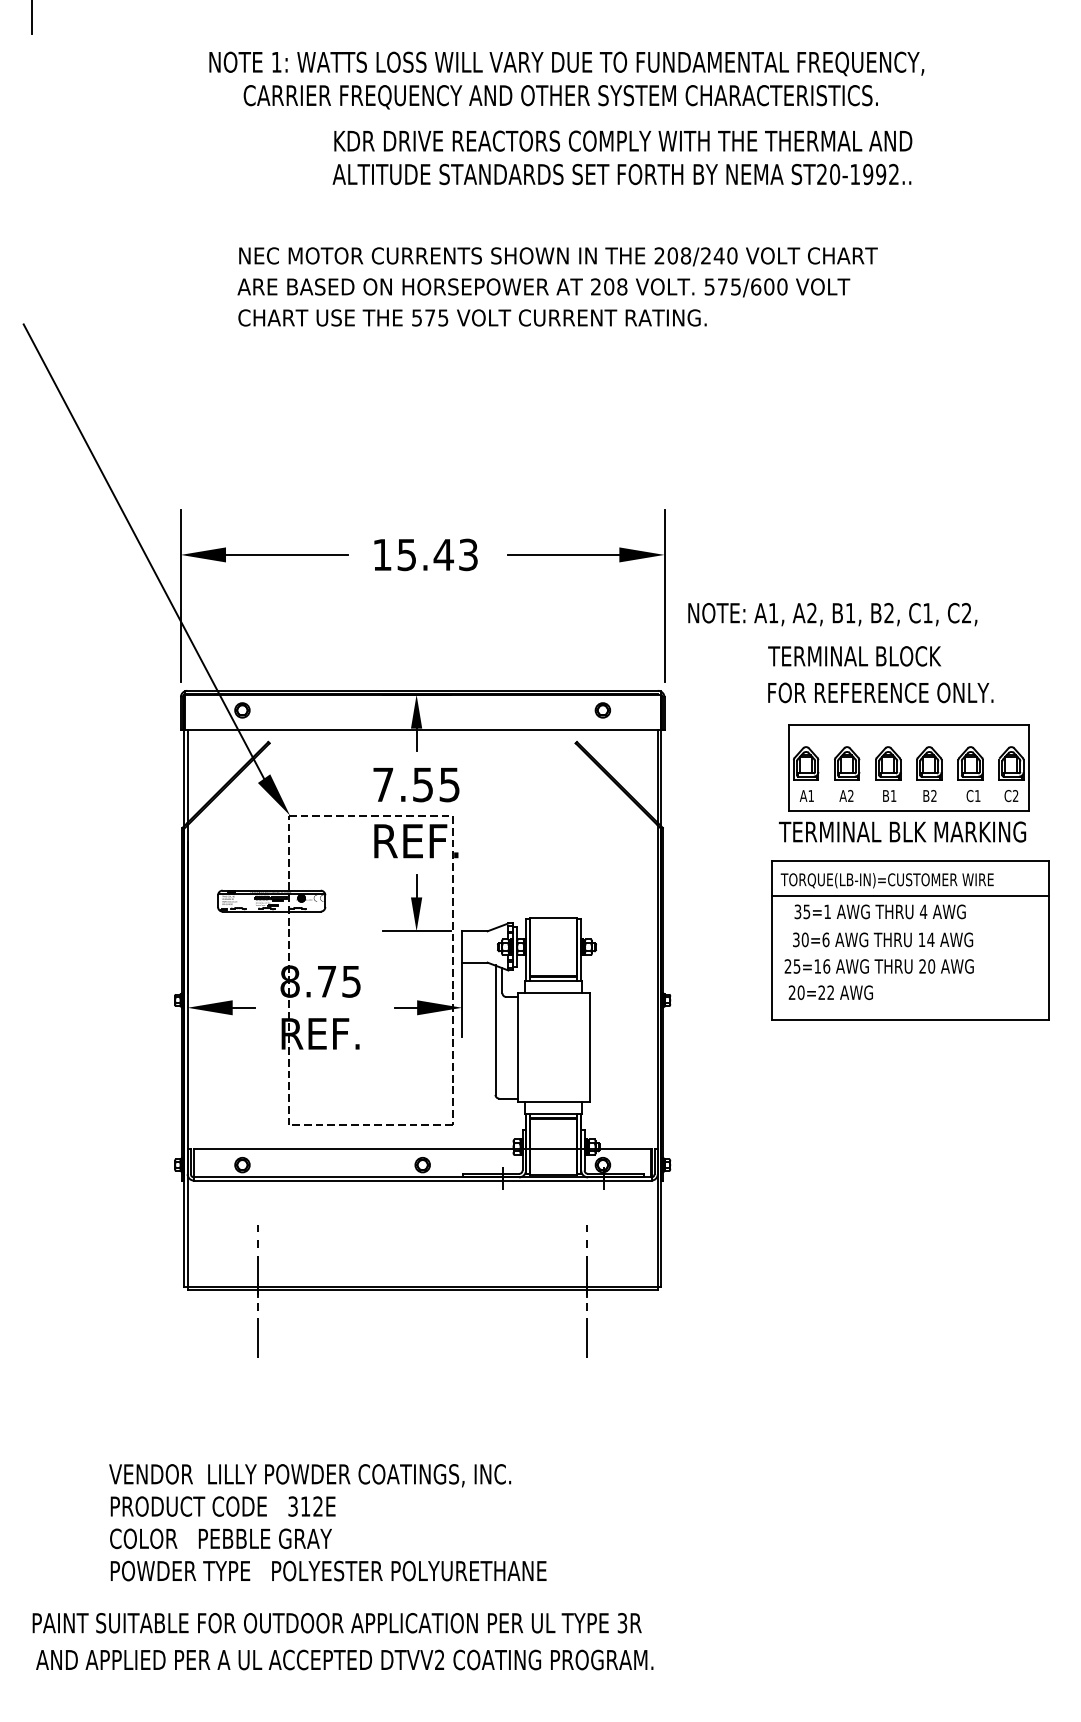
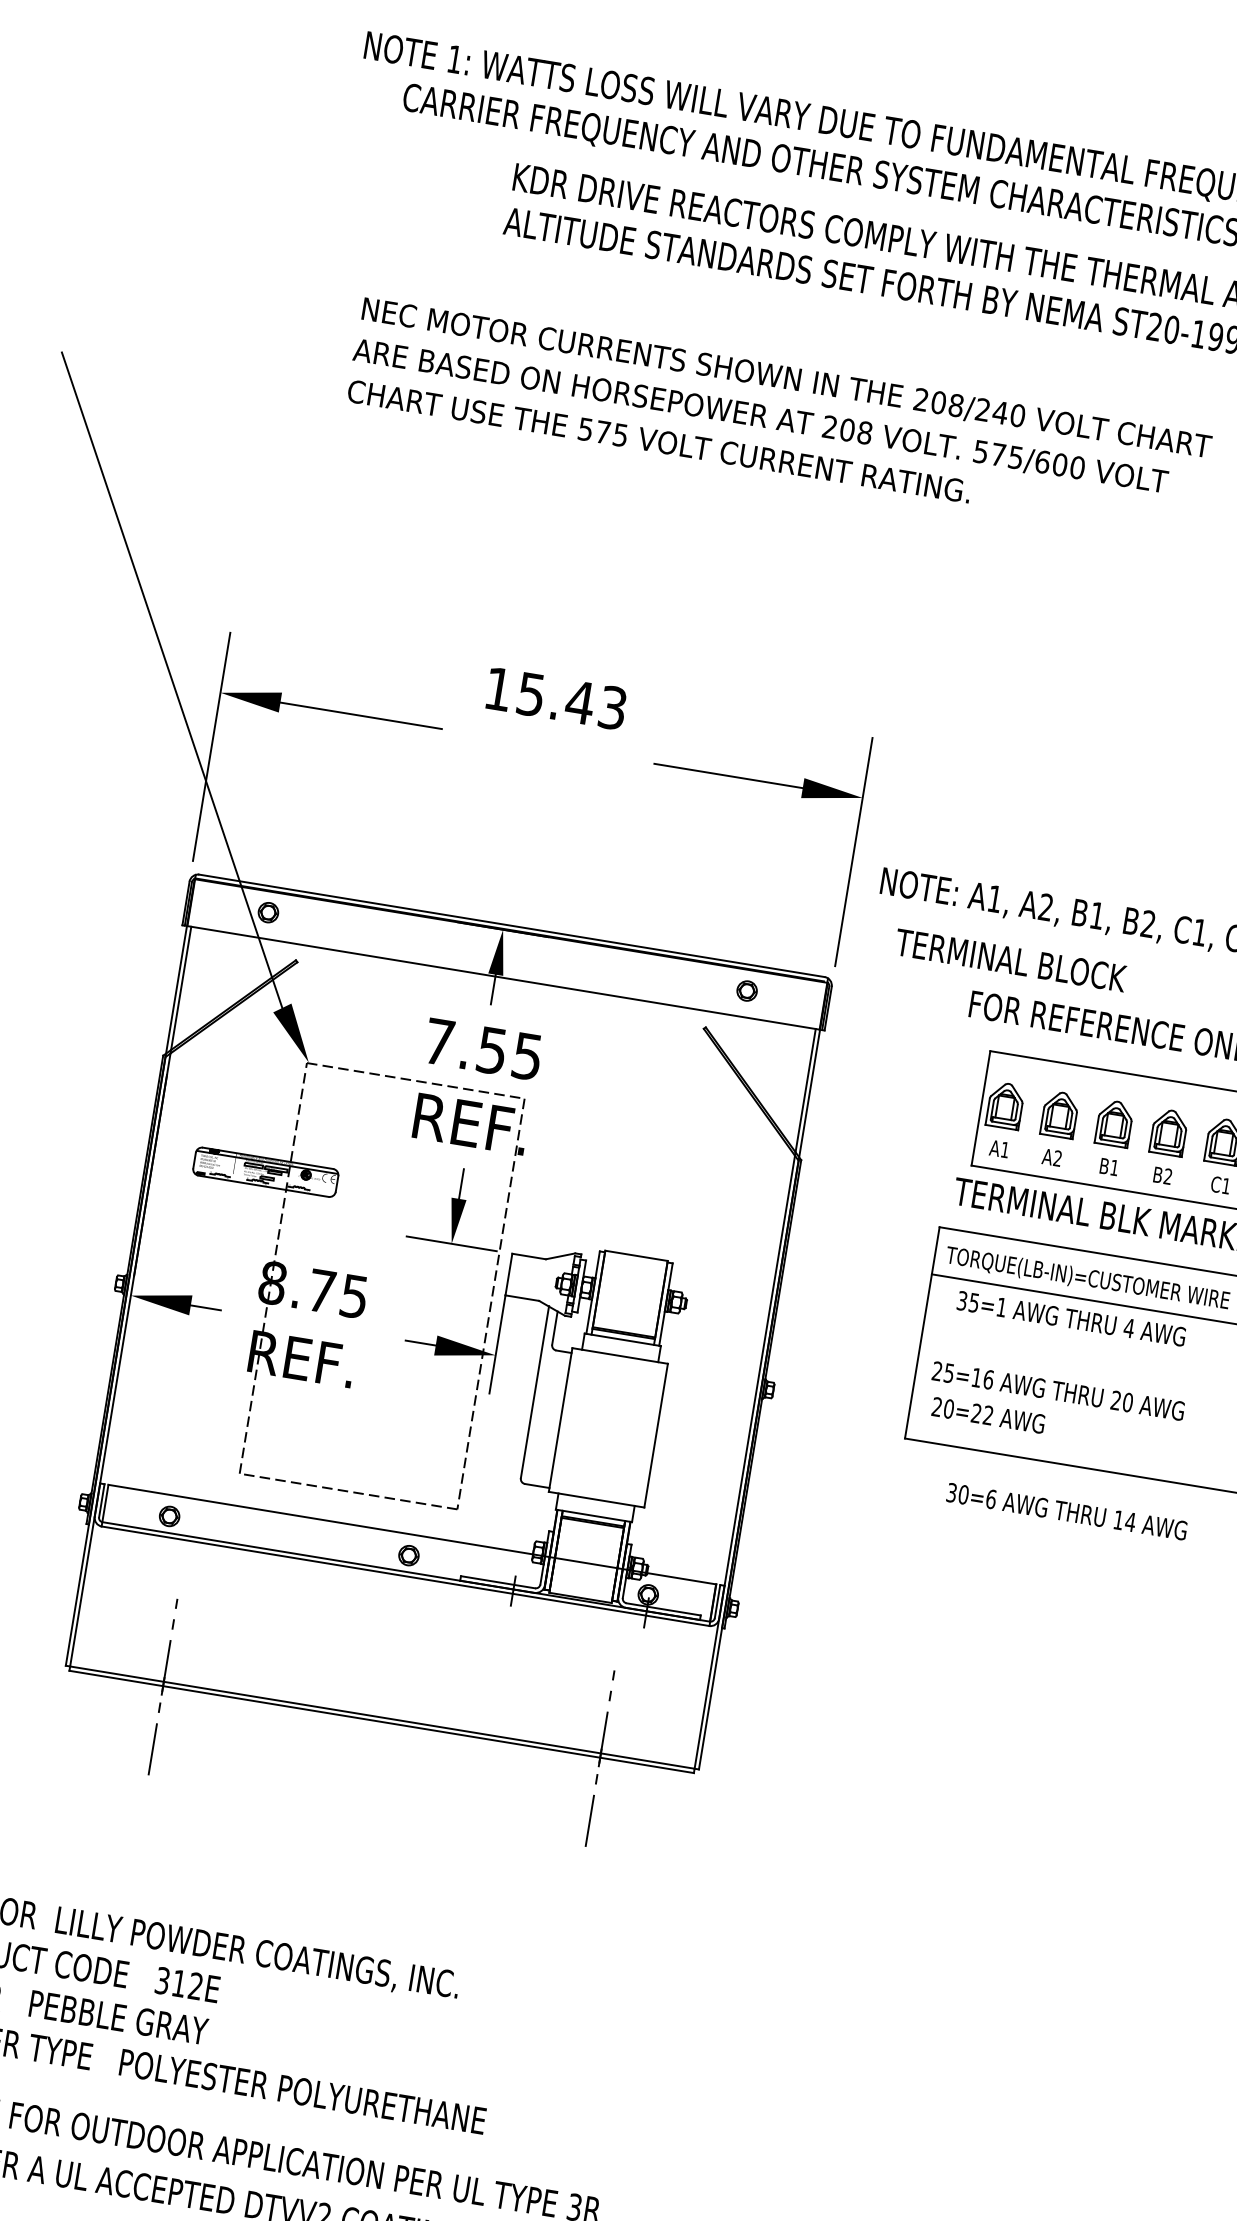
text: (425, 554) -> (555, 698), moved
text: (854, 656) -> (1010, 960), moved
text: (883, 939) -> (1067, 1511), moved

